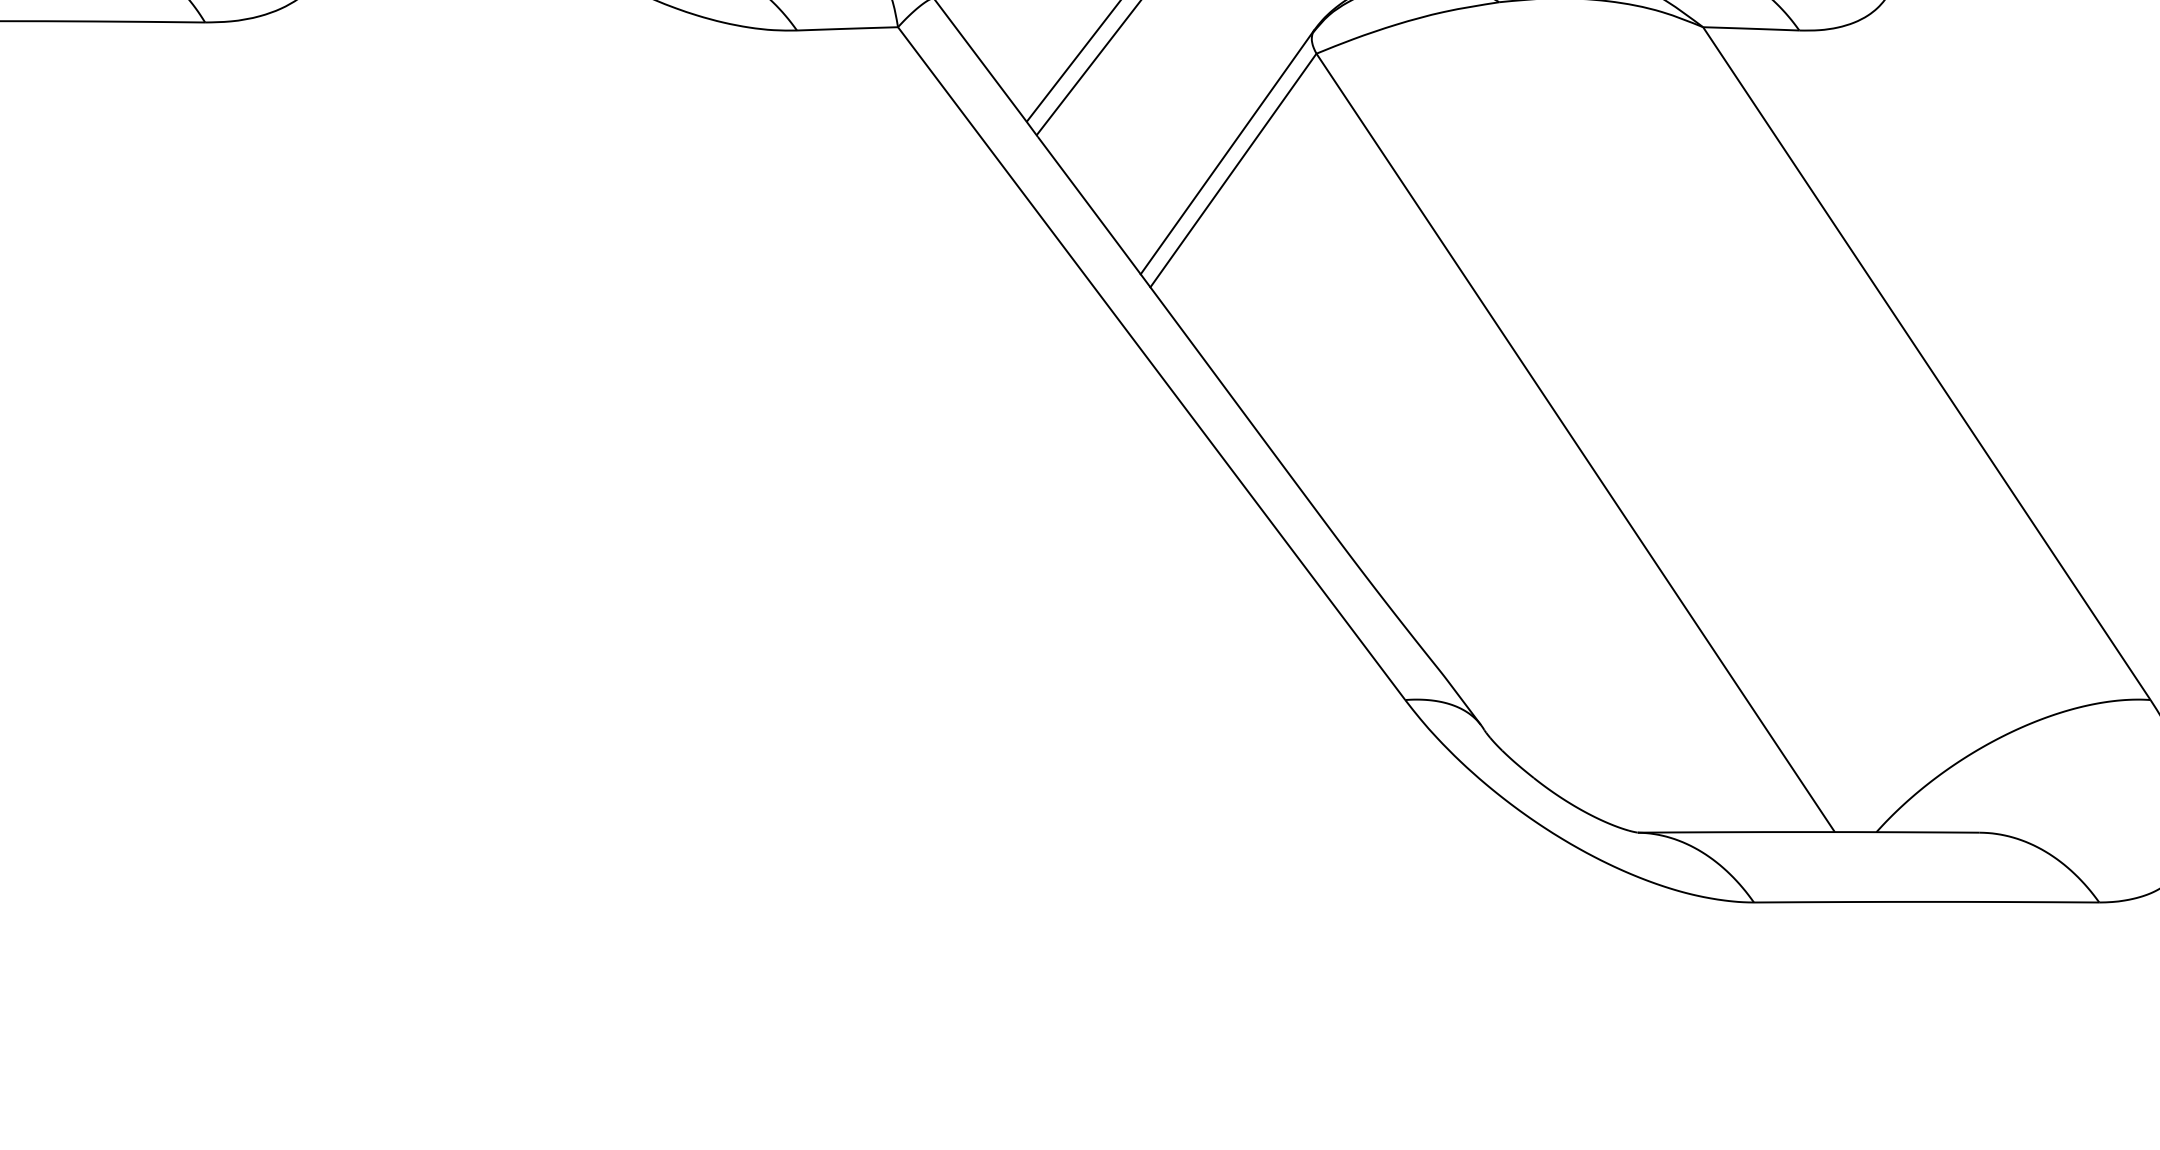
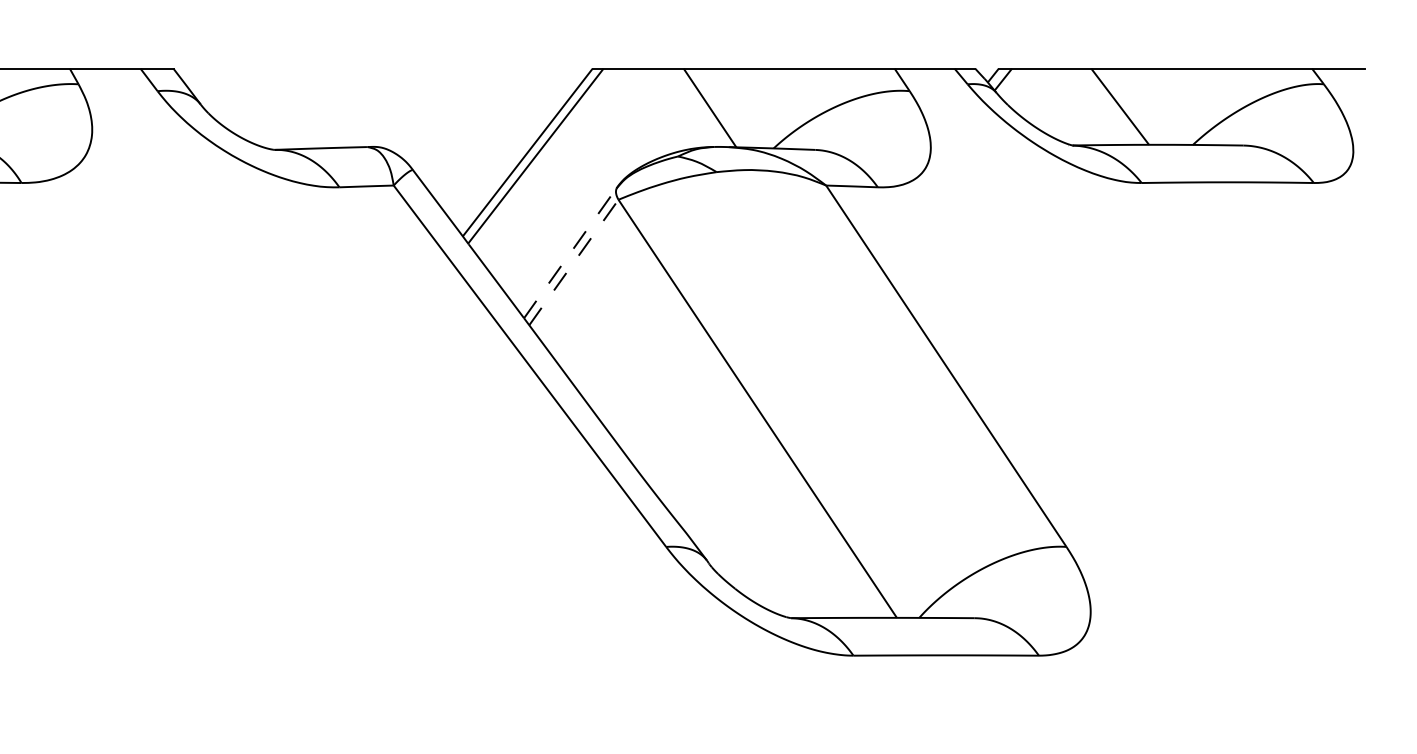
line: (1227, 151) -> (570, 252), solid -> dashed
line: (1232, 170) -> (573, 262), solid -> dashed

